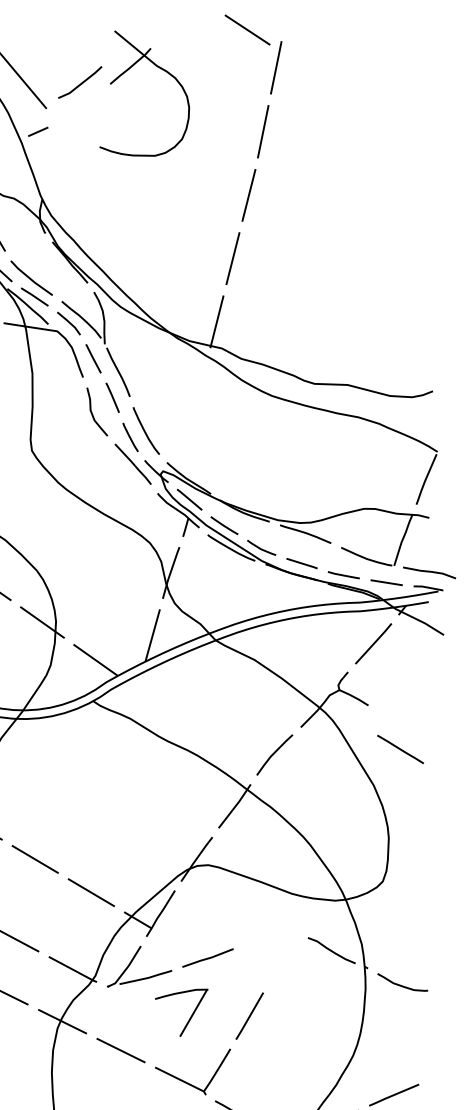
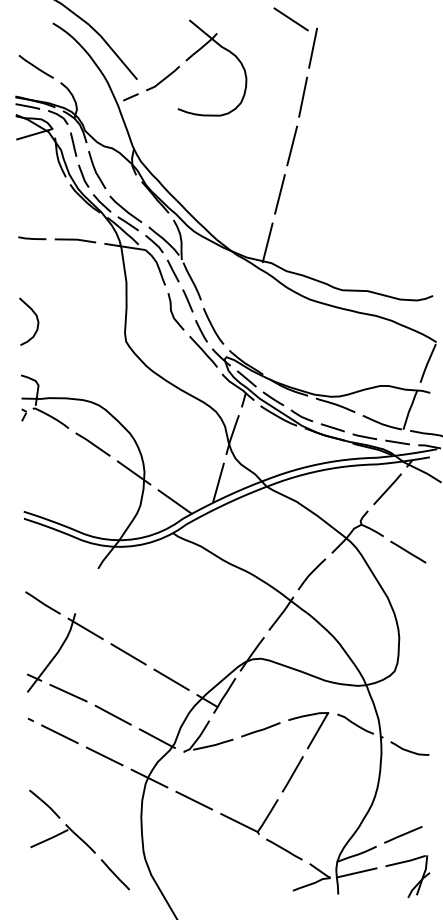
curve: (80, 82) -> (163, 78), moved
line: (400, 748) -> (408, 551), moved
part: (189, 1017) -> (314, 734), moved

